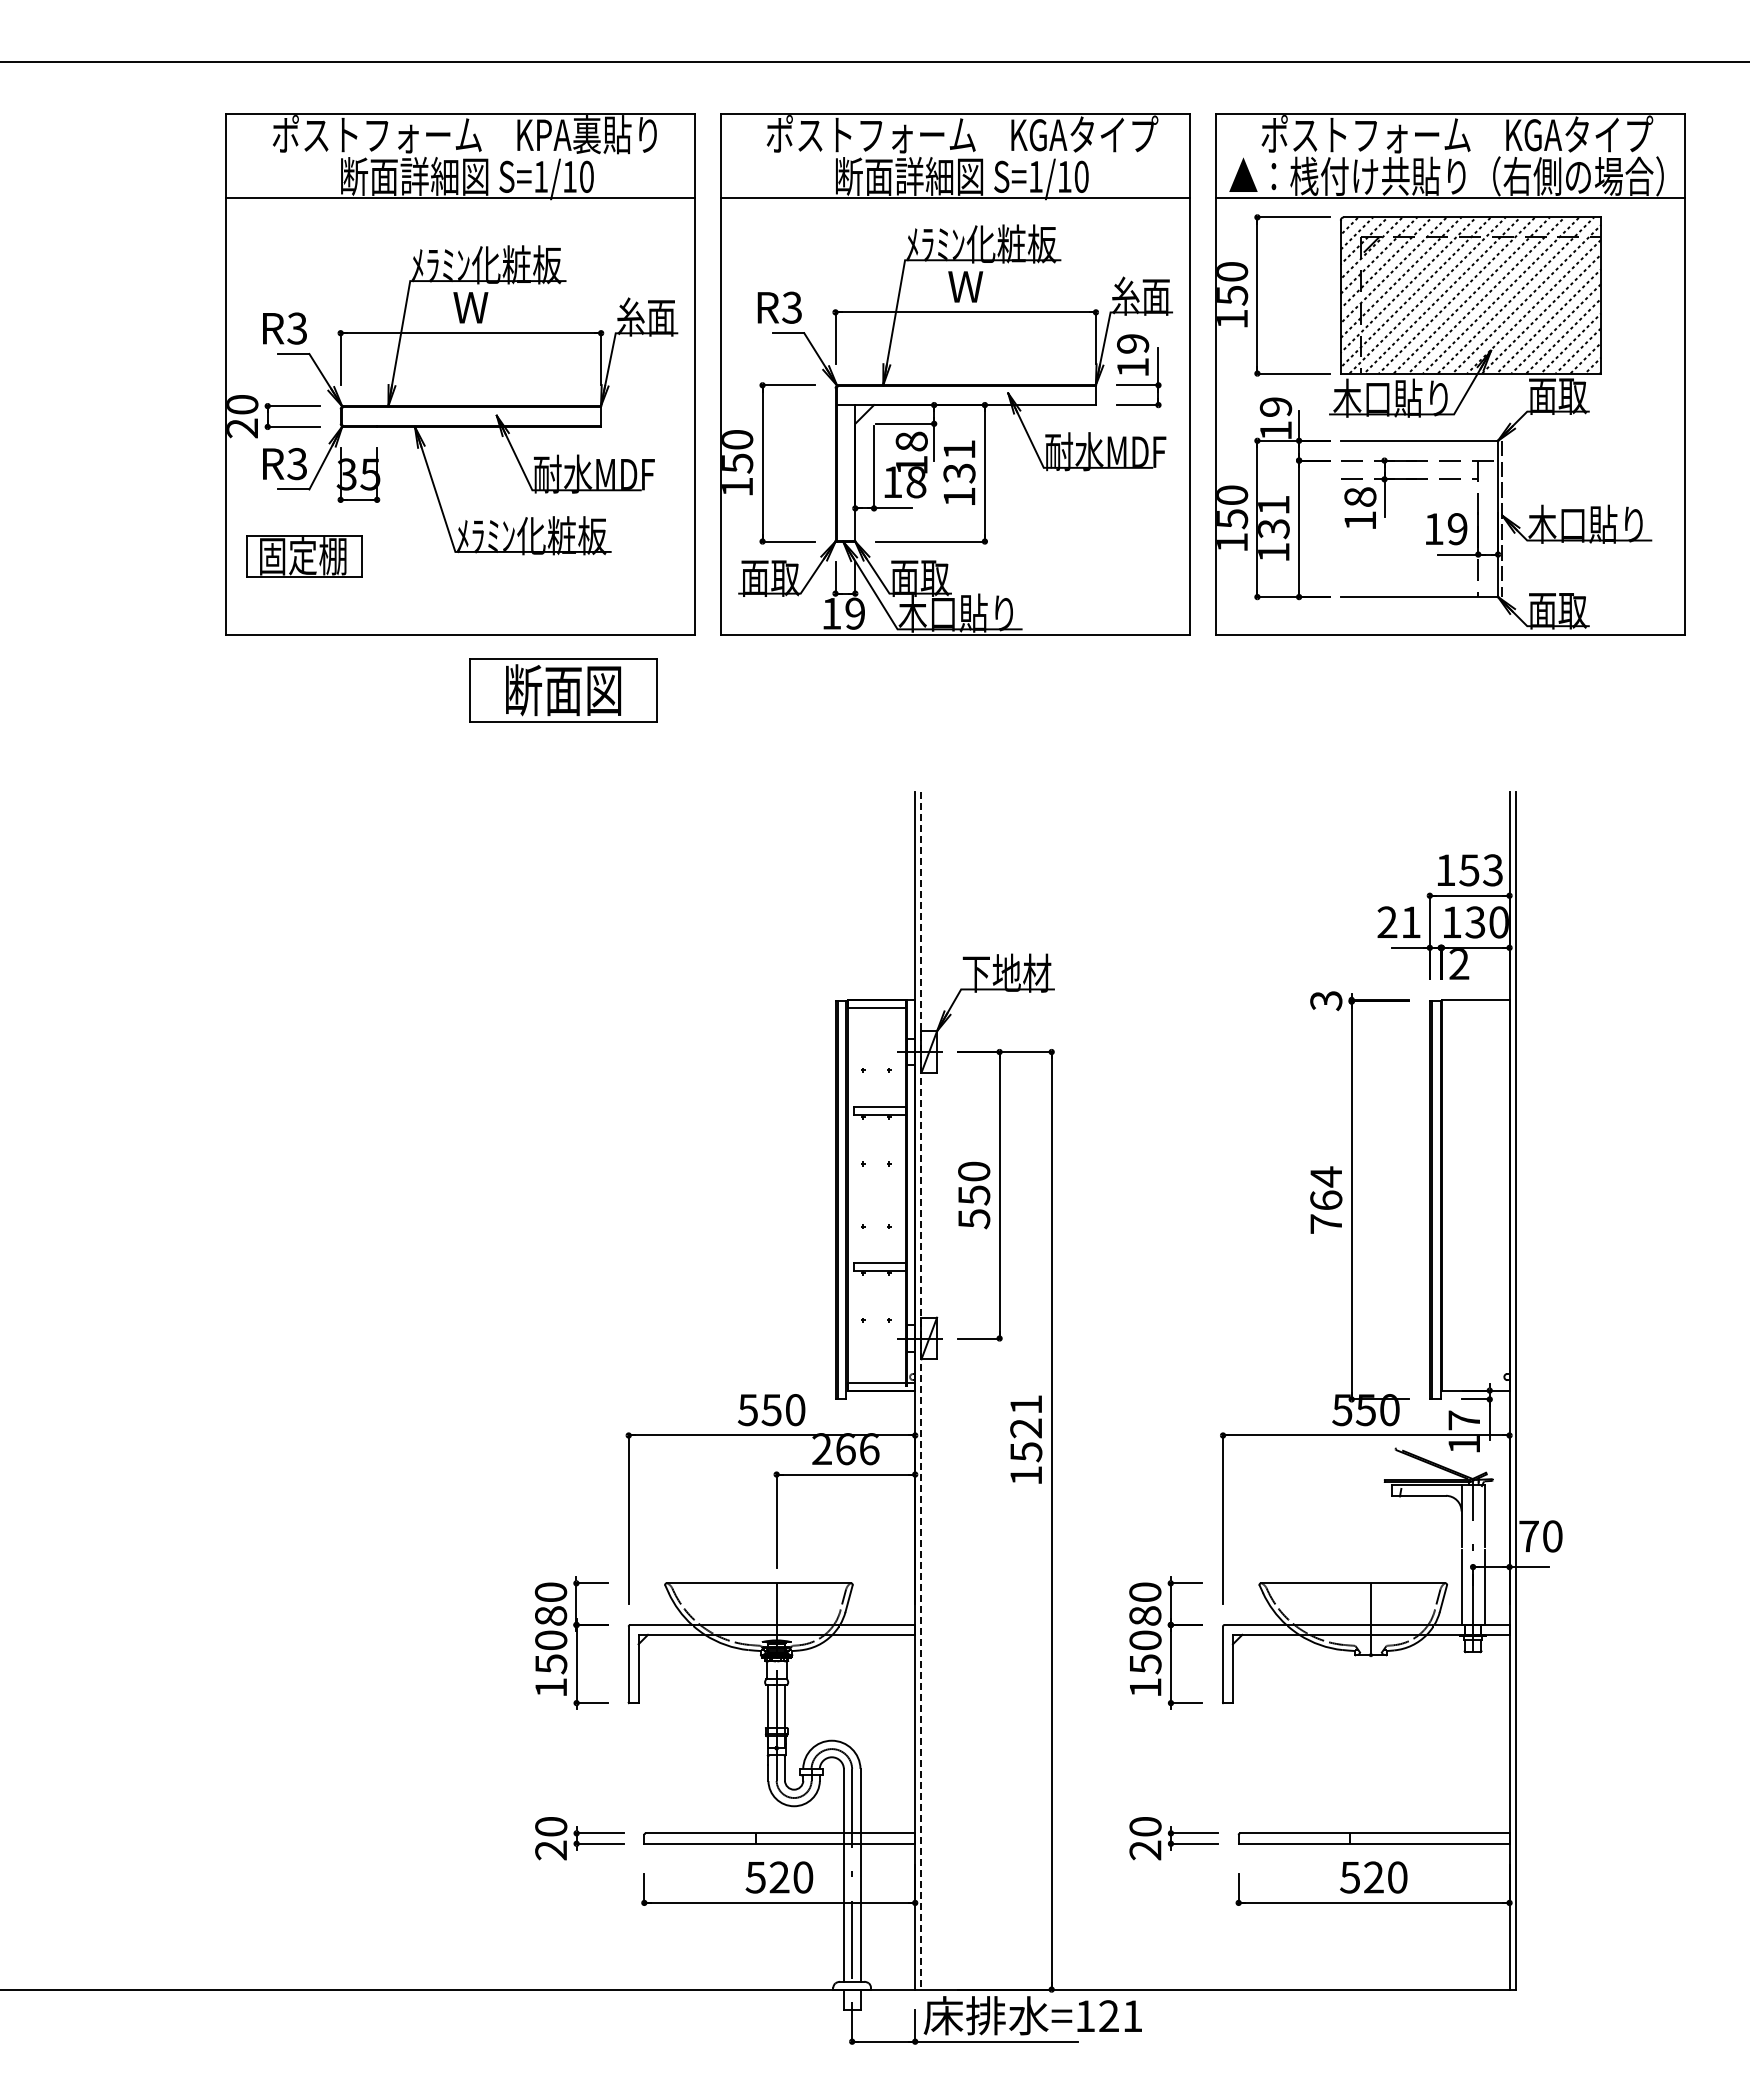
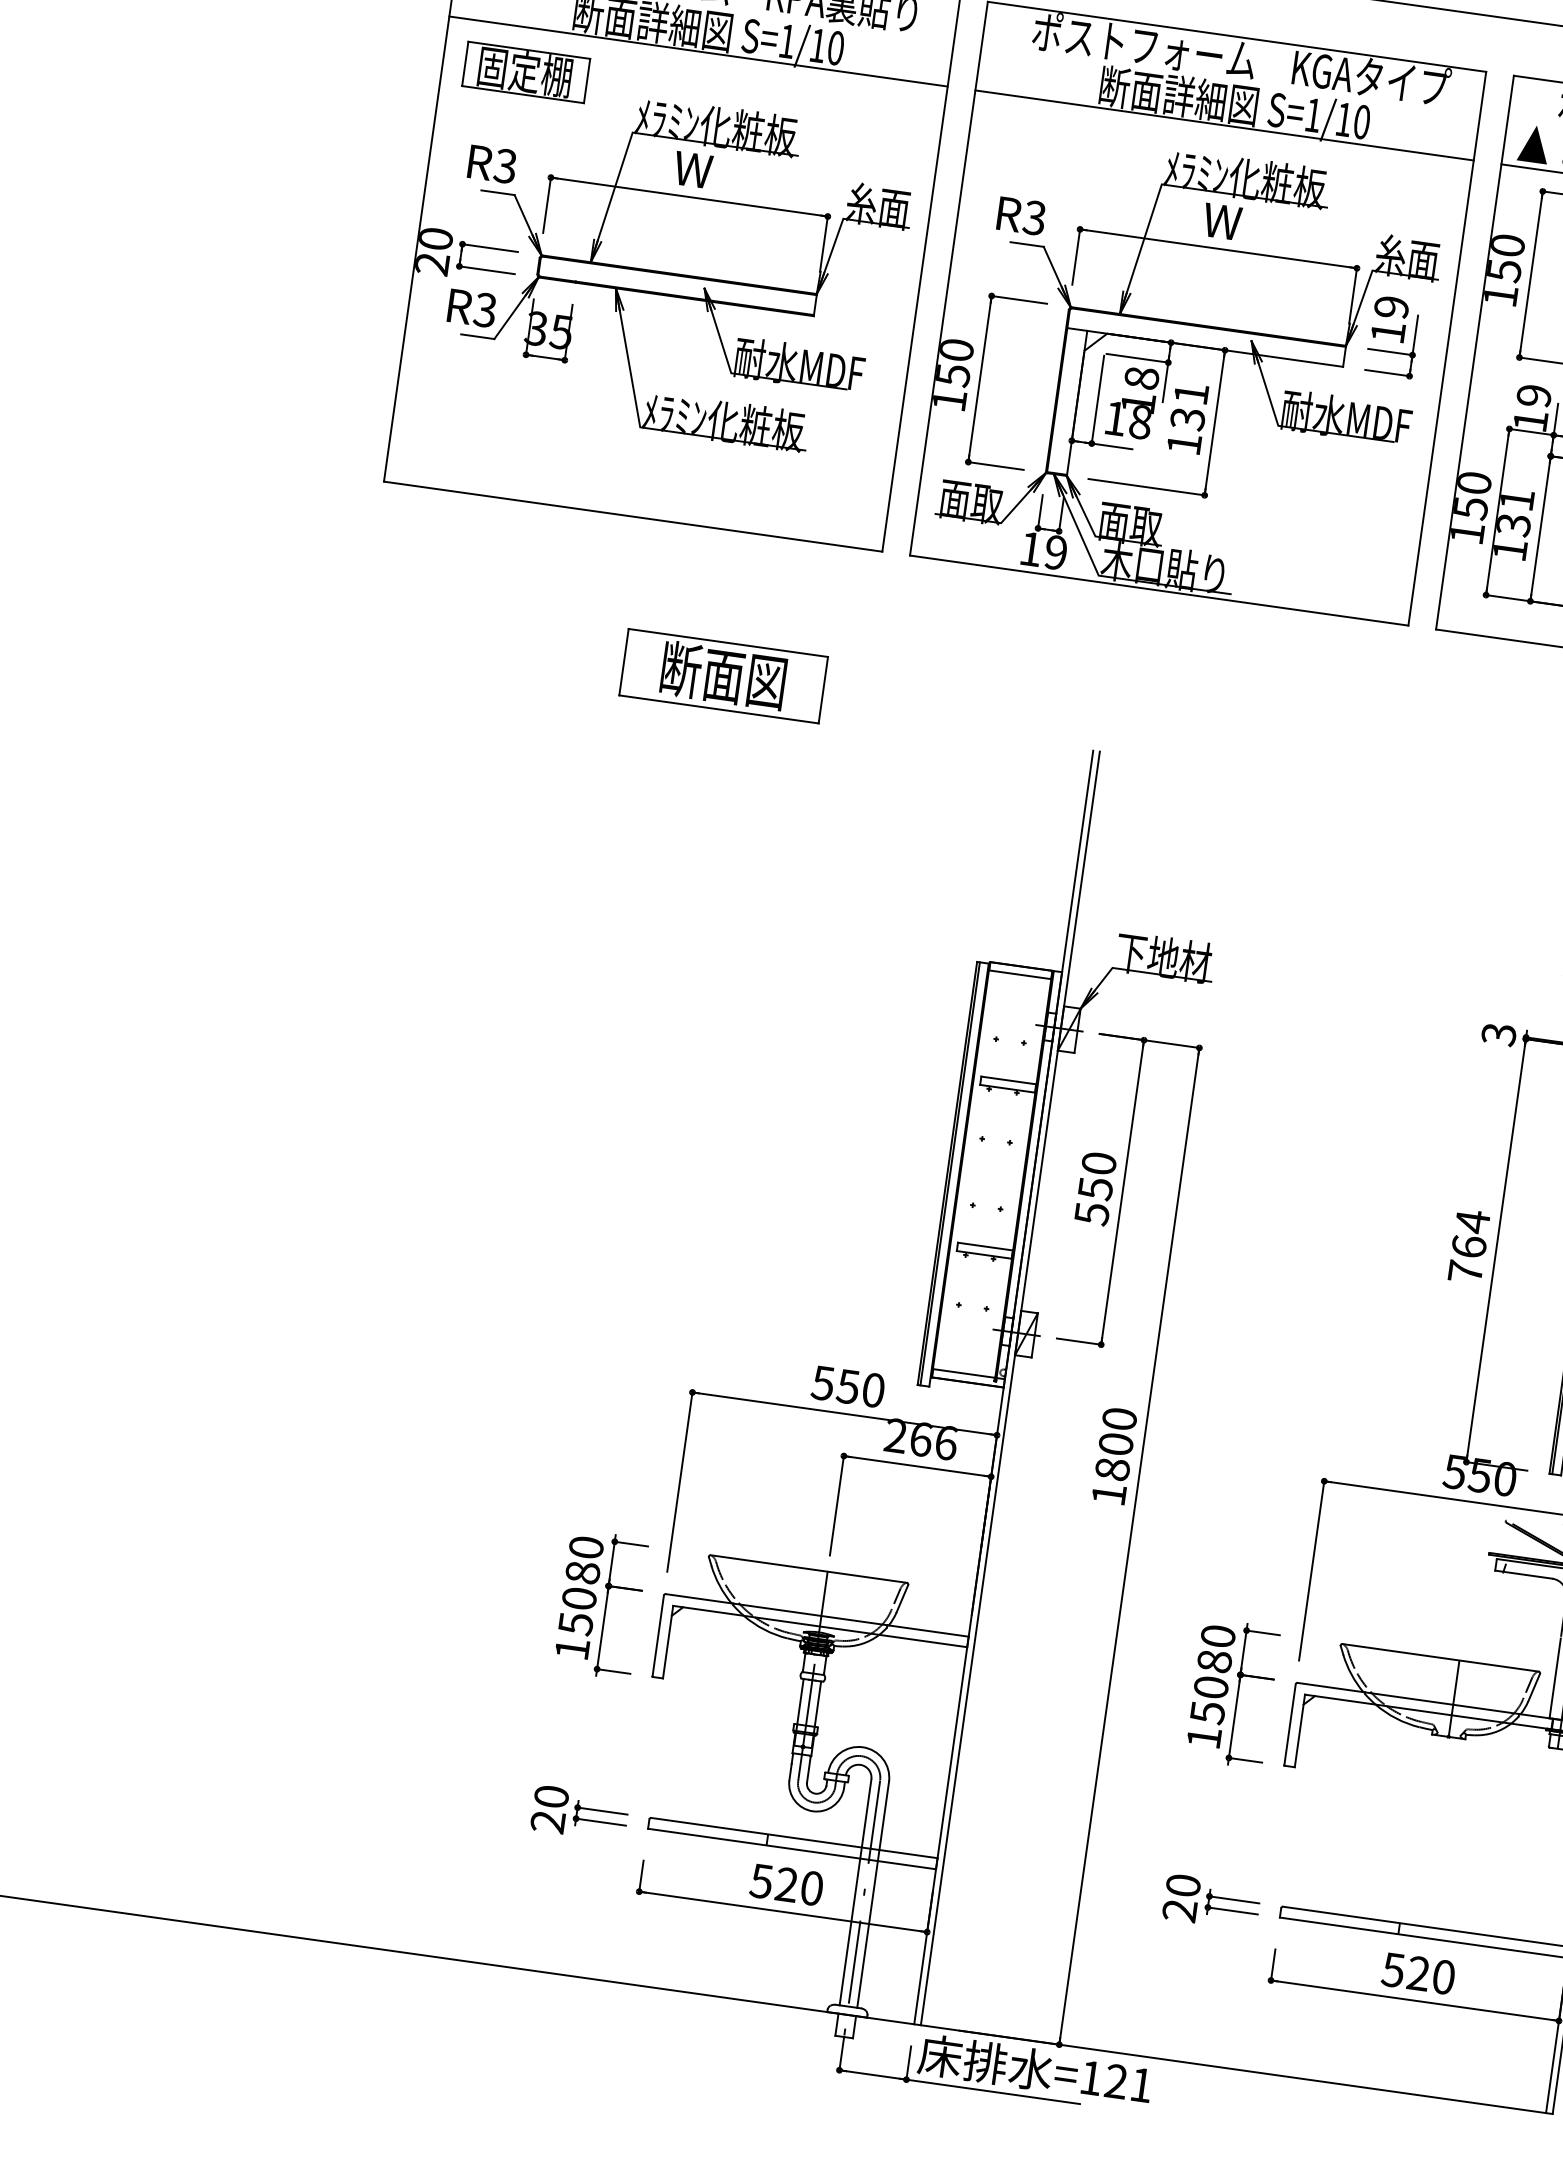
part: (304, 556) -> (526, 72), moved
part: (563, 690) -> (723, 675), moved
line: (921, 1391) -> (1010, 1389), dashed -> solid
text: (1026, 1428) -> (1116, 1444), 1521 -> 1800

